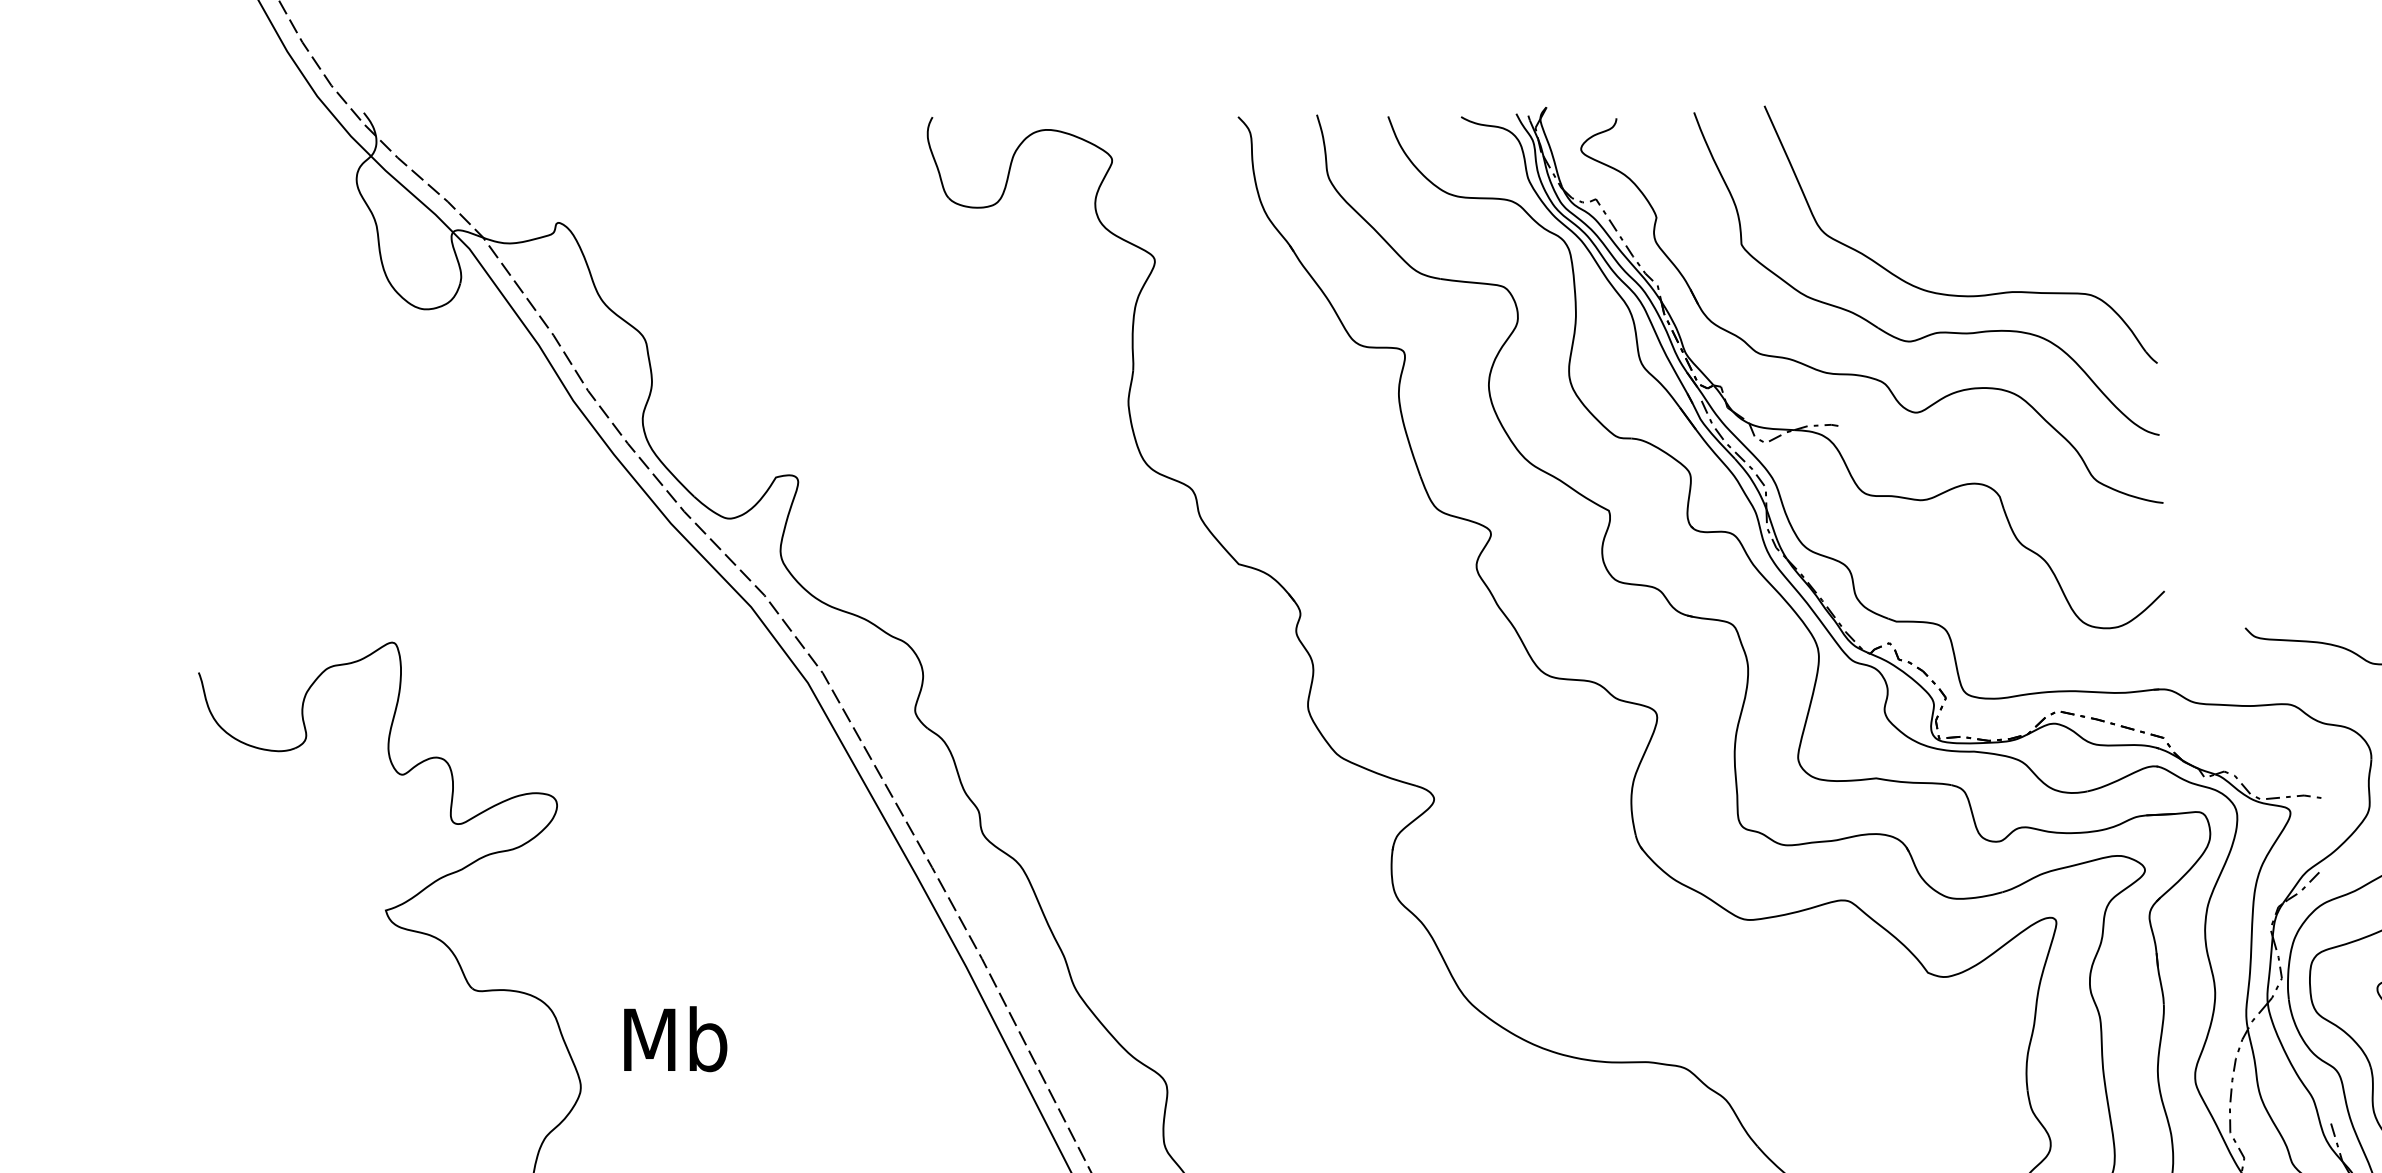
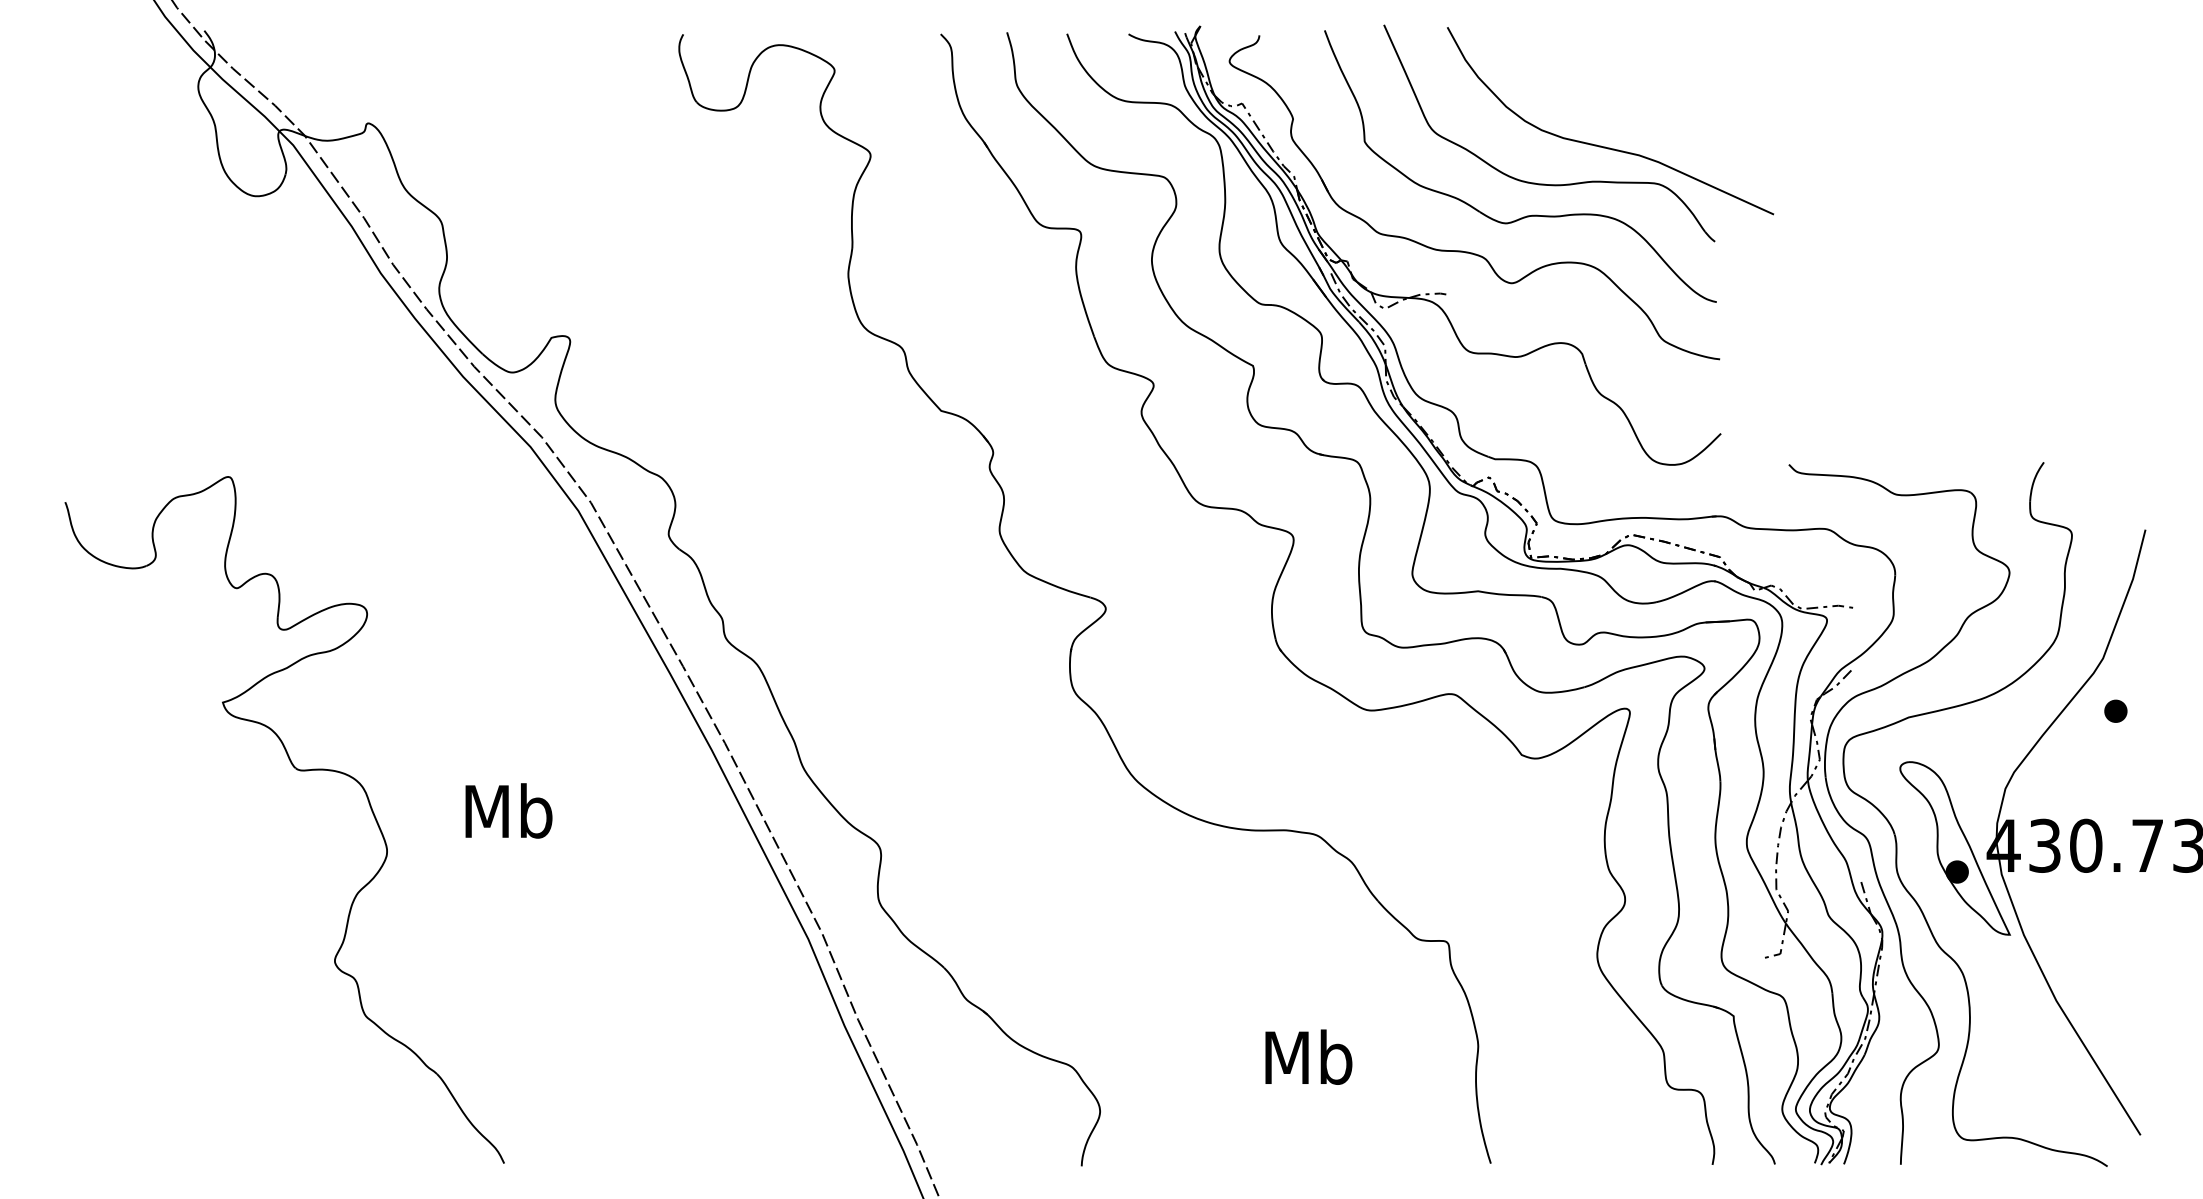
curve: (2027, 250) -> (1605, 146), added
text: (675, 1038) -> (508, 810), moved

